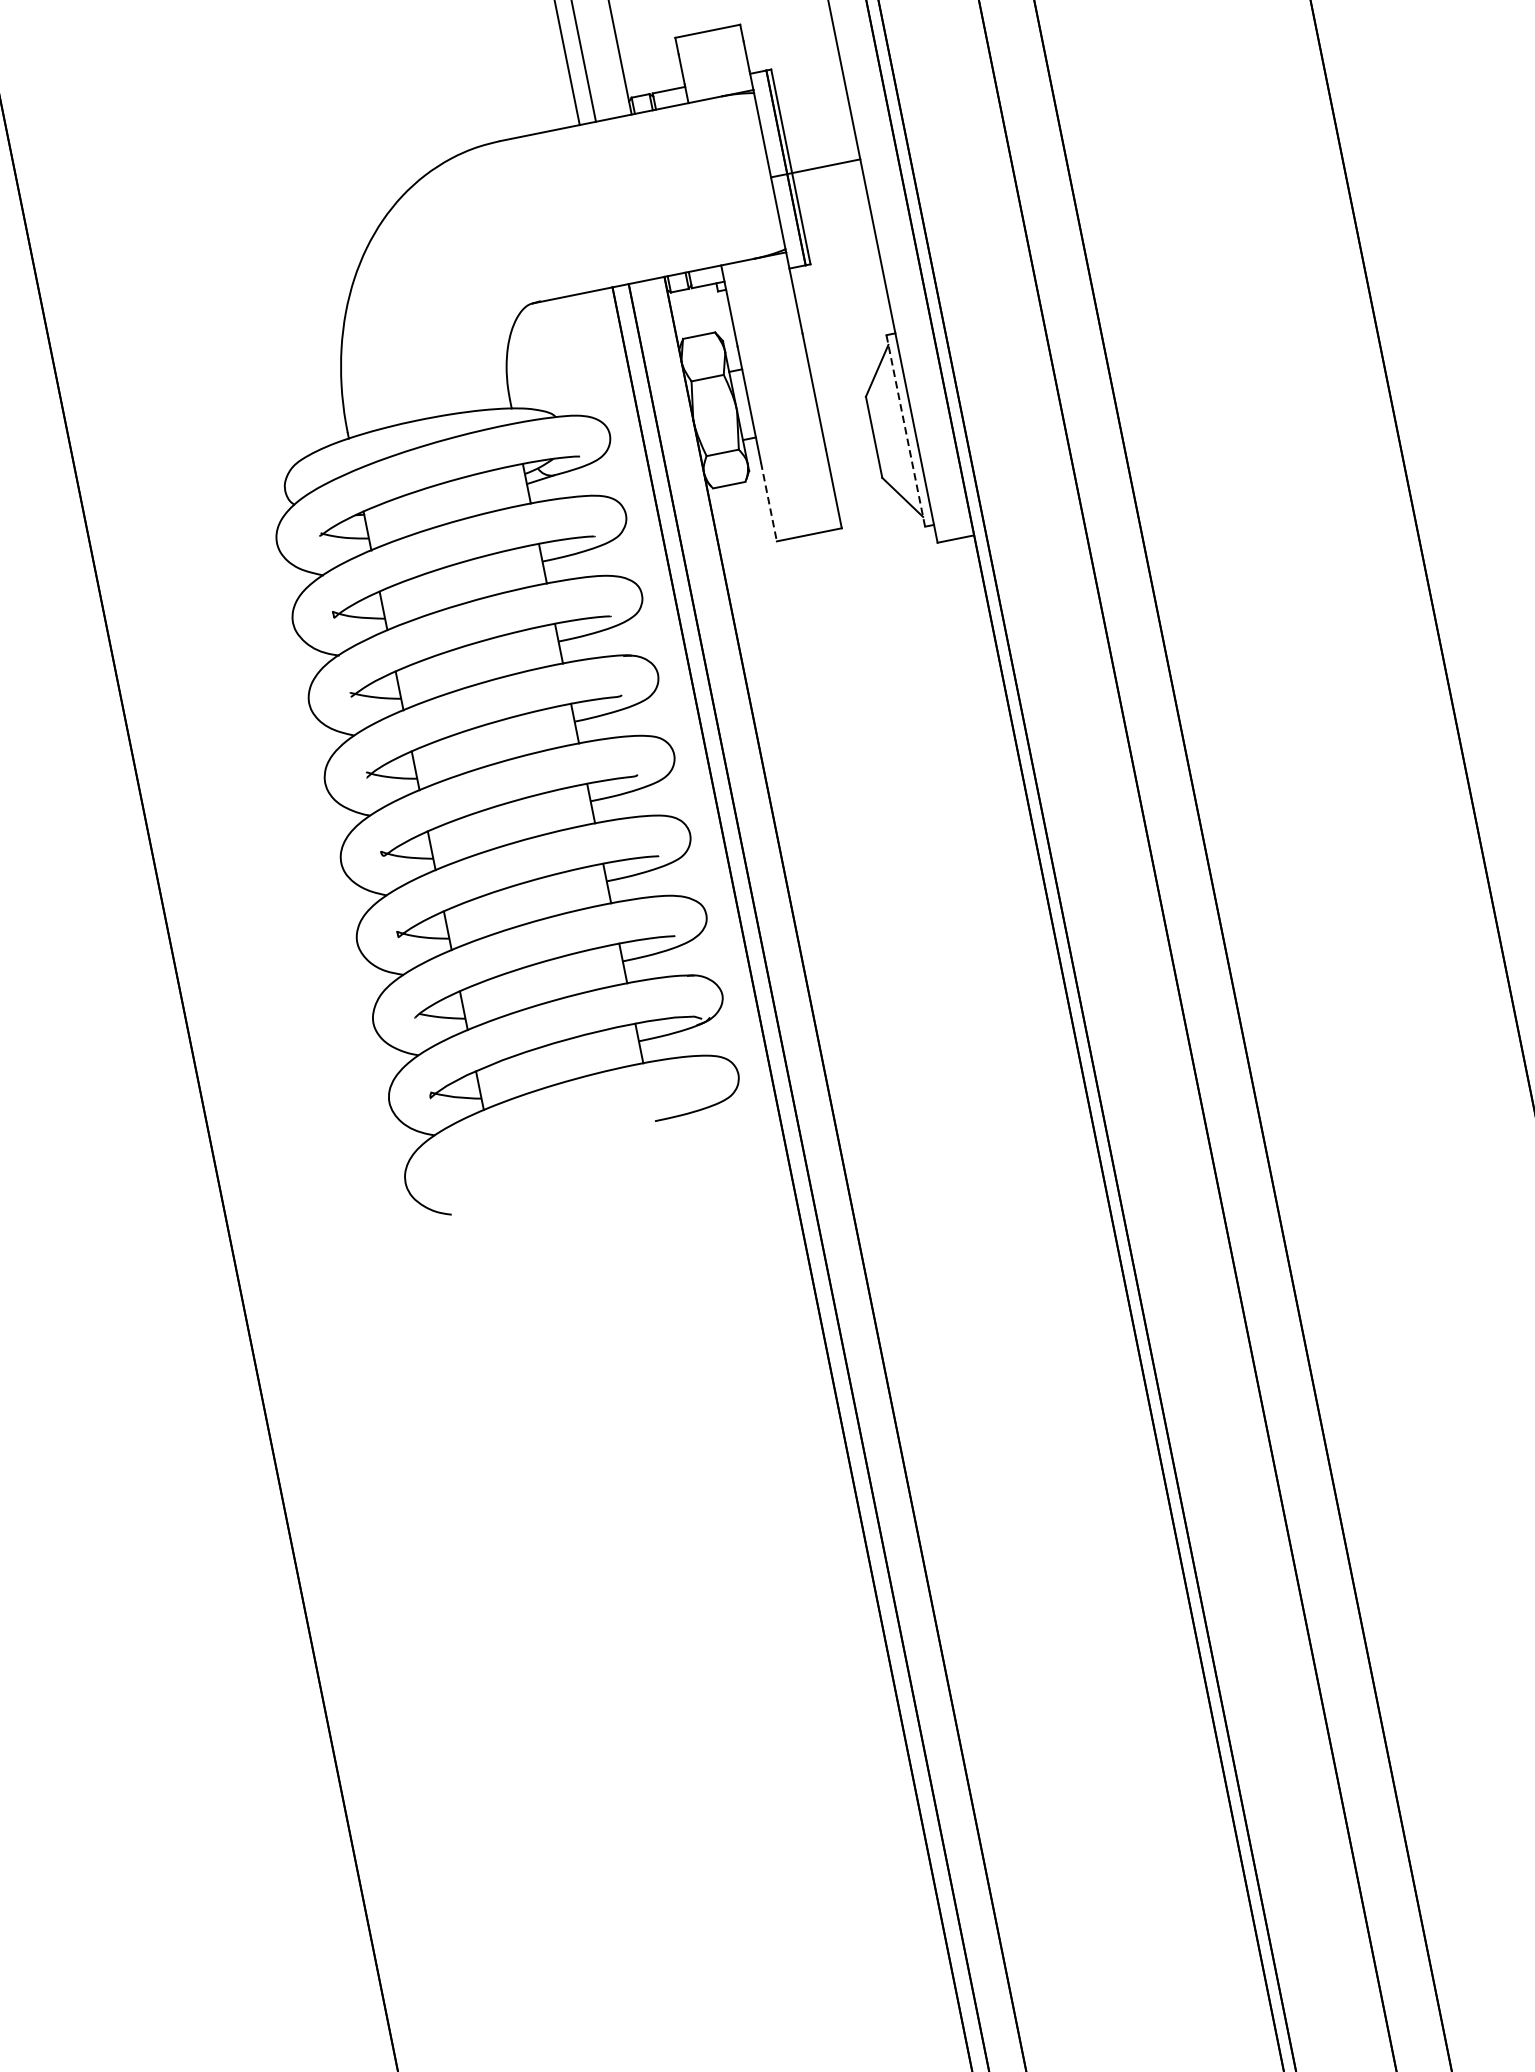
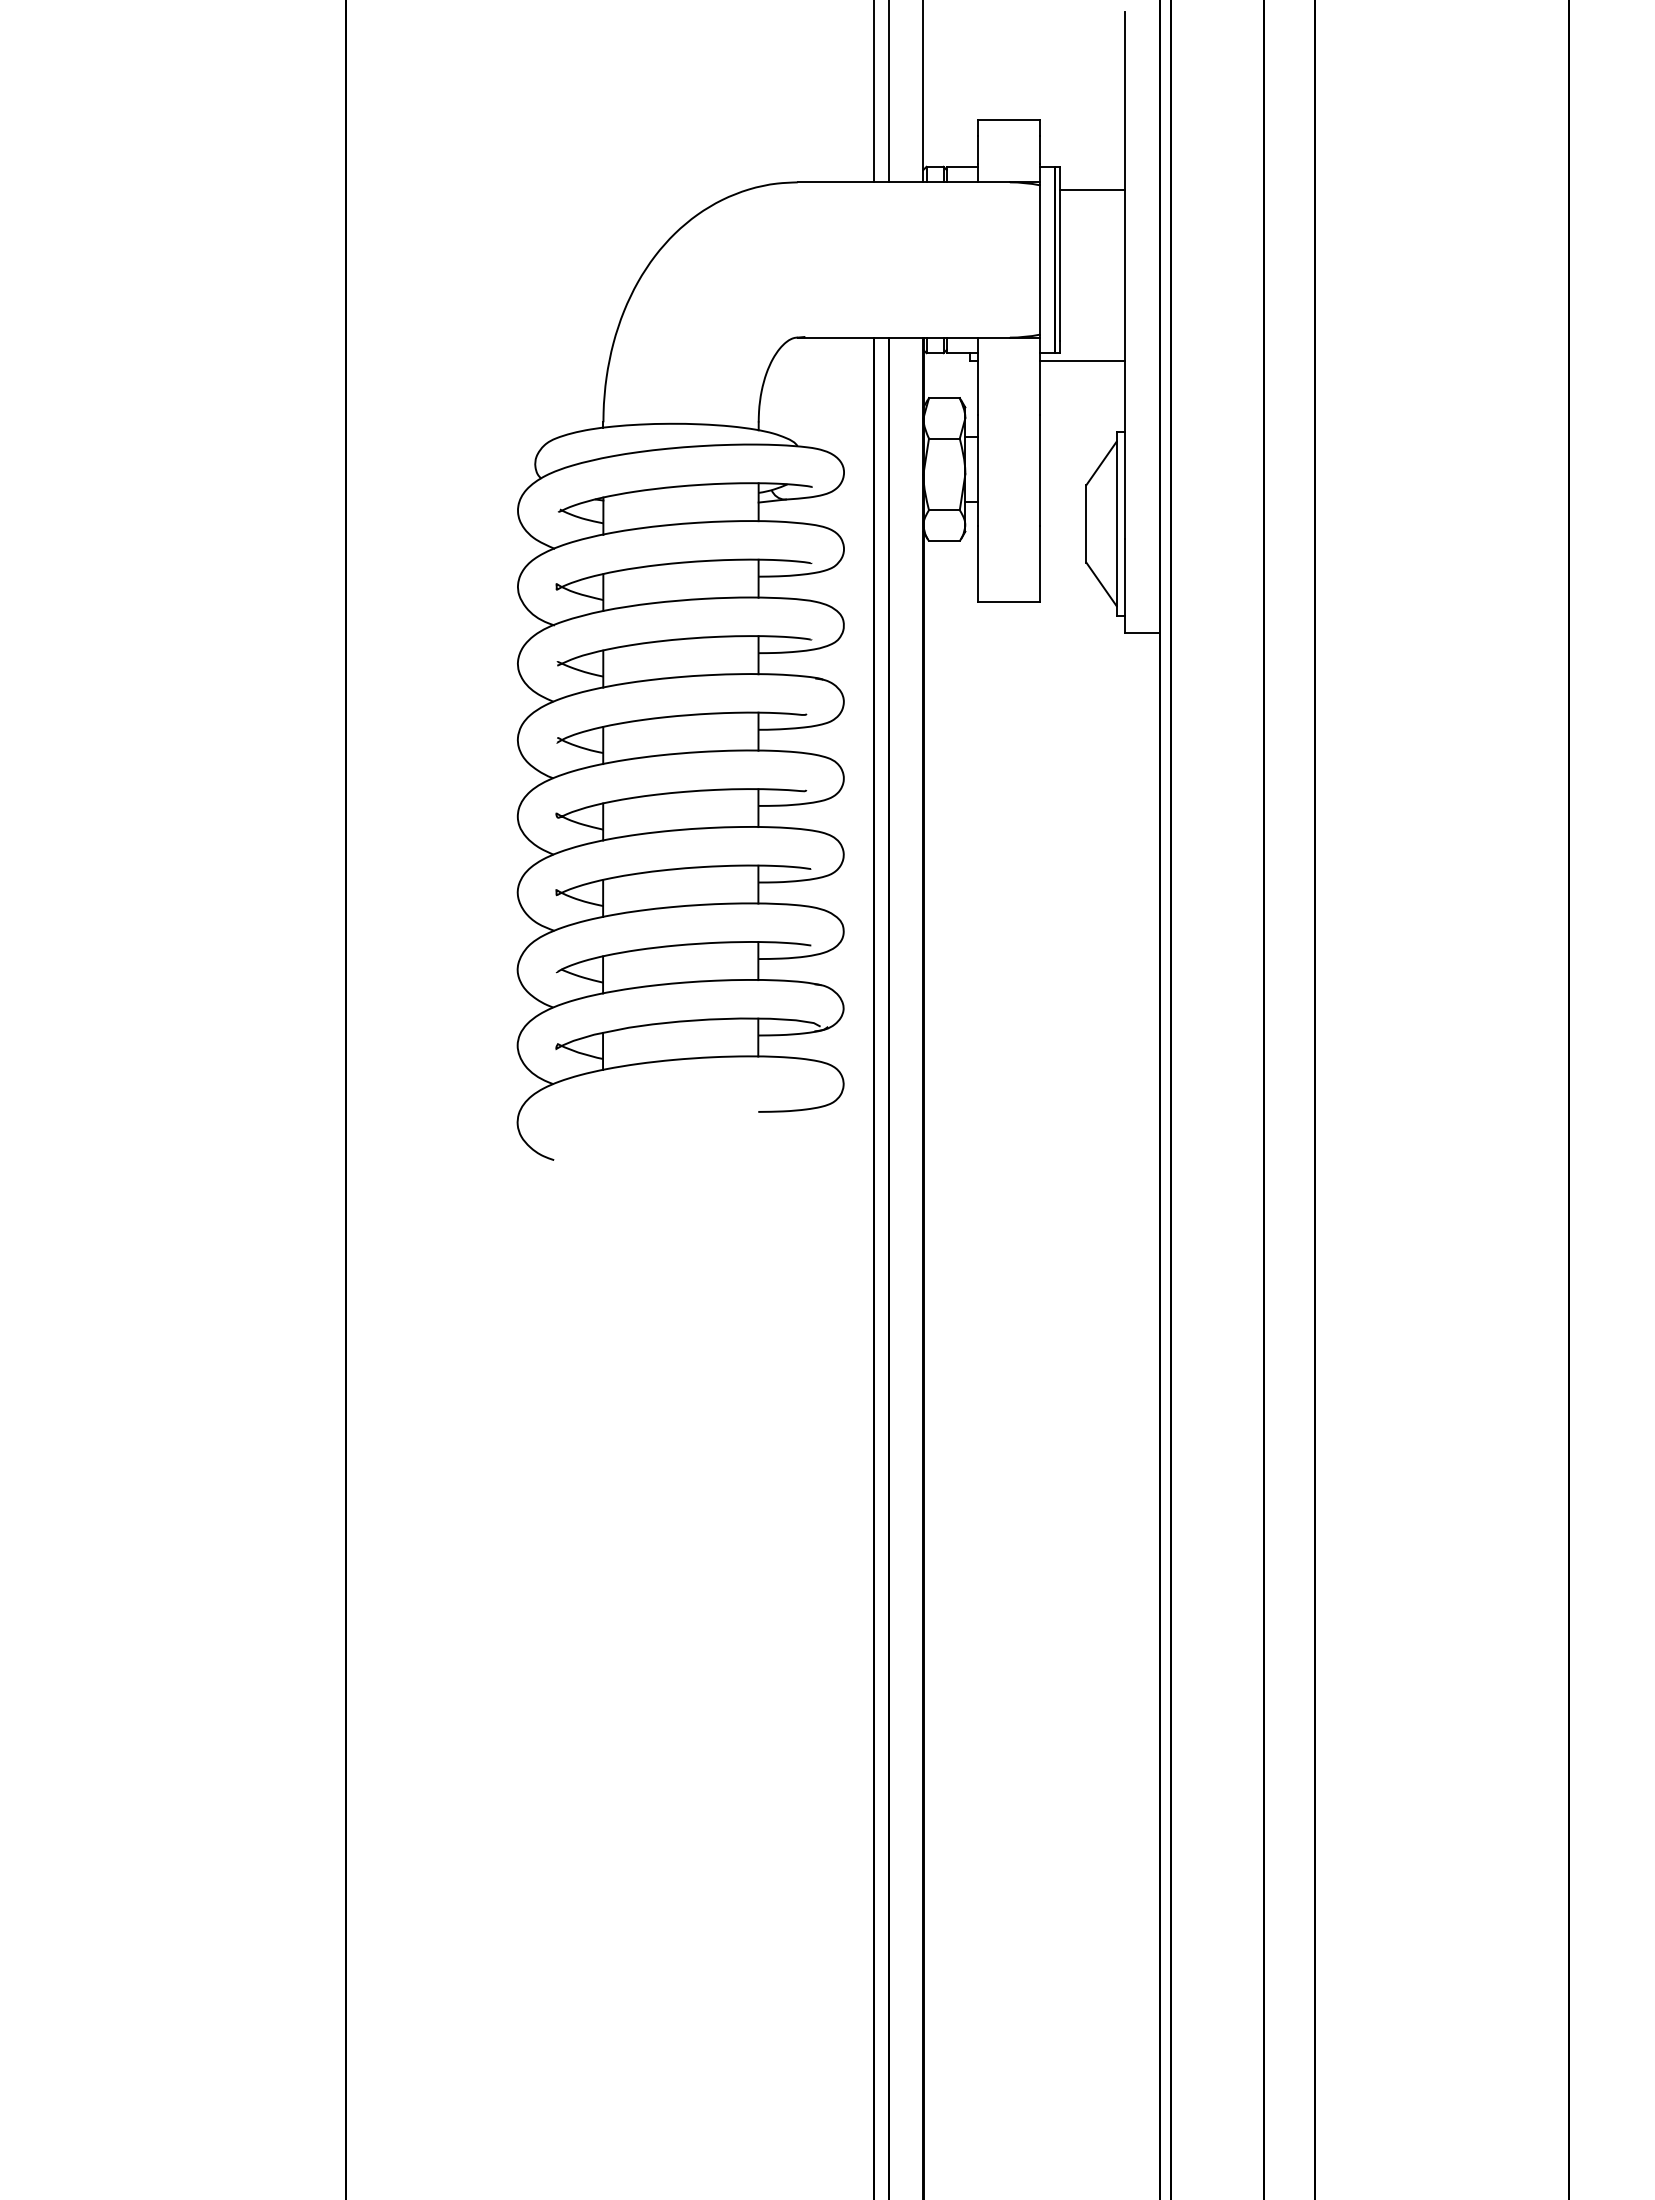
line: (810, 87) -> (1092, 190), added
line: (815, 167) -> (1082, 360), moved
line: (905, 430) -> (1116, 523), dashed -> solid
line: (768, 501) -> (977, 563), dashed -> solid

